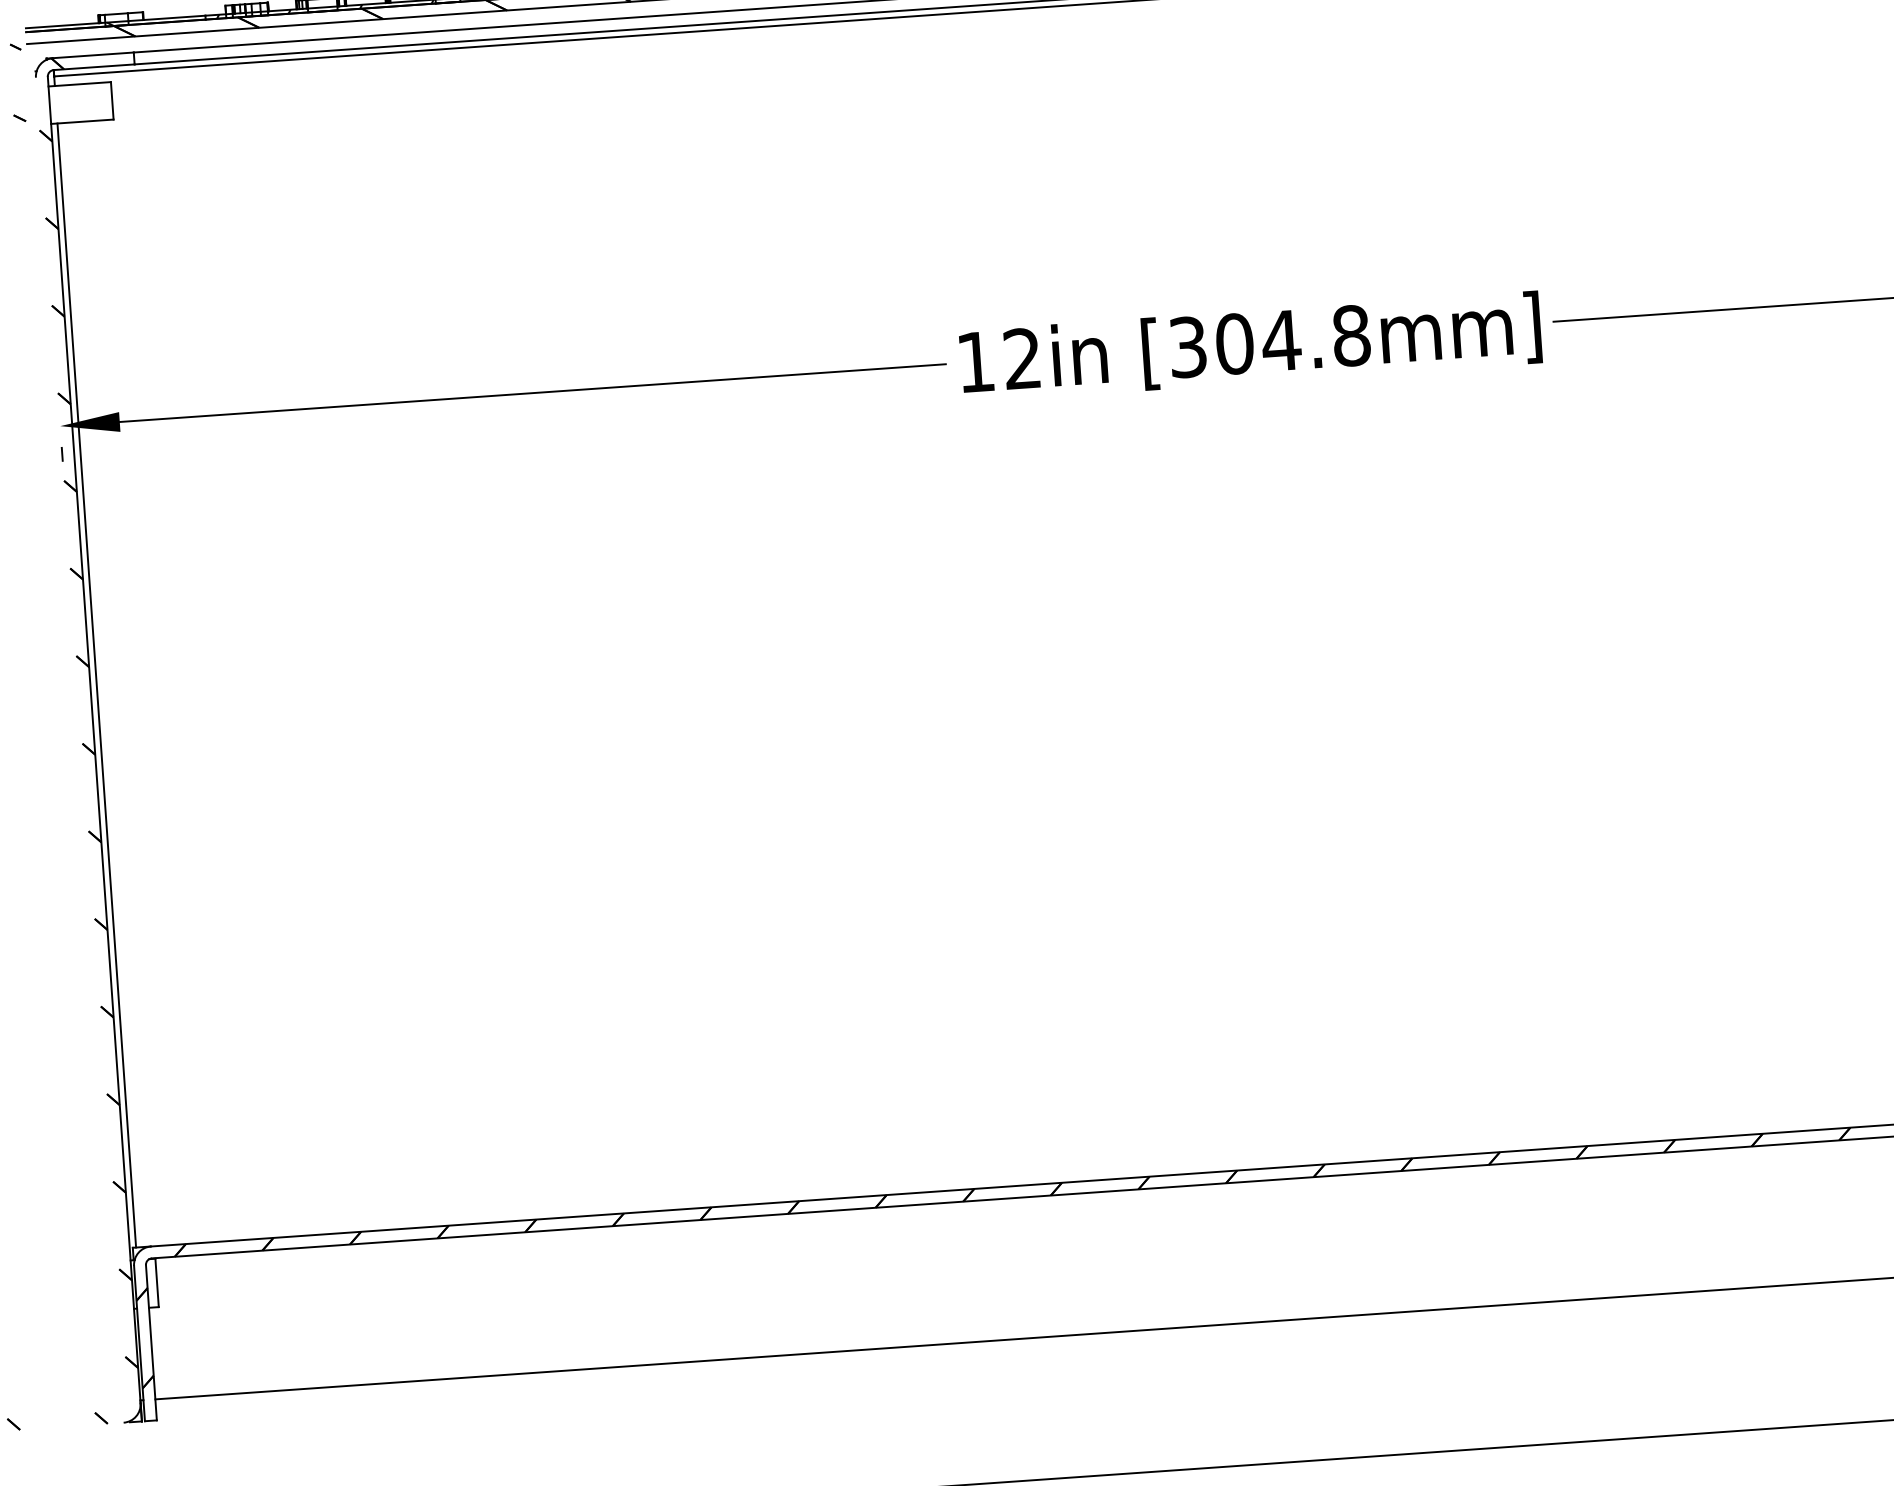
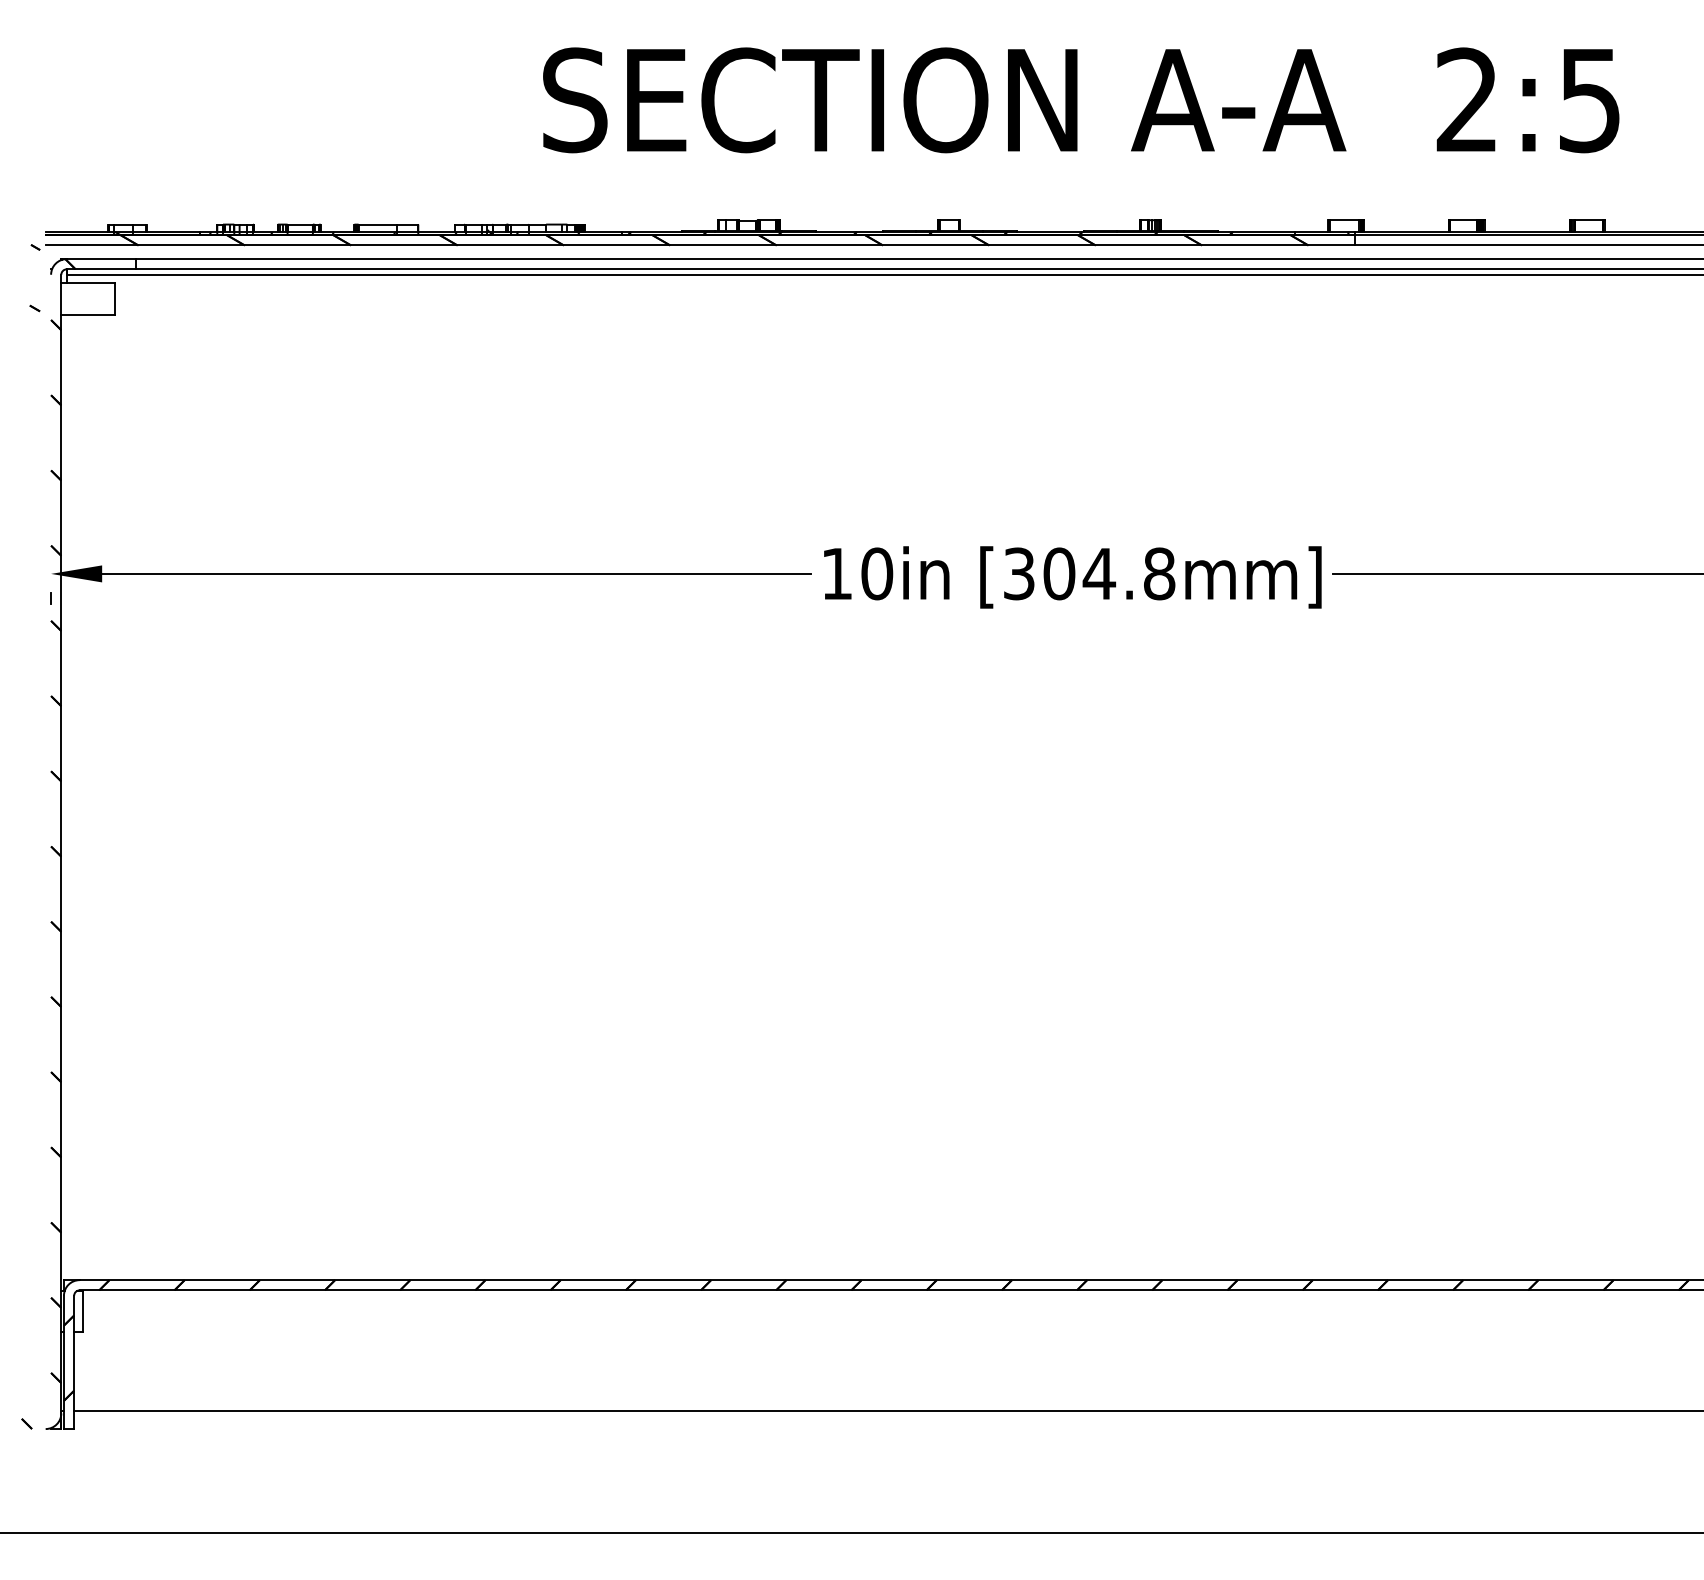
text: (1022, 358) -> (877, 573), 12in -> 10in
line: (96, 685) -> (66, 797), removed

